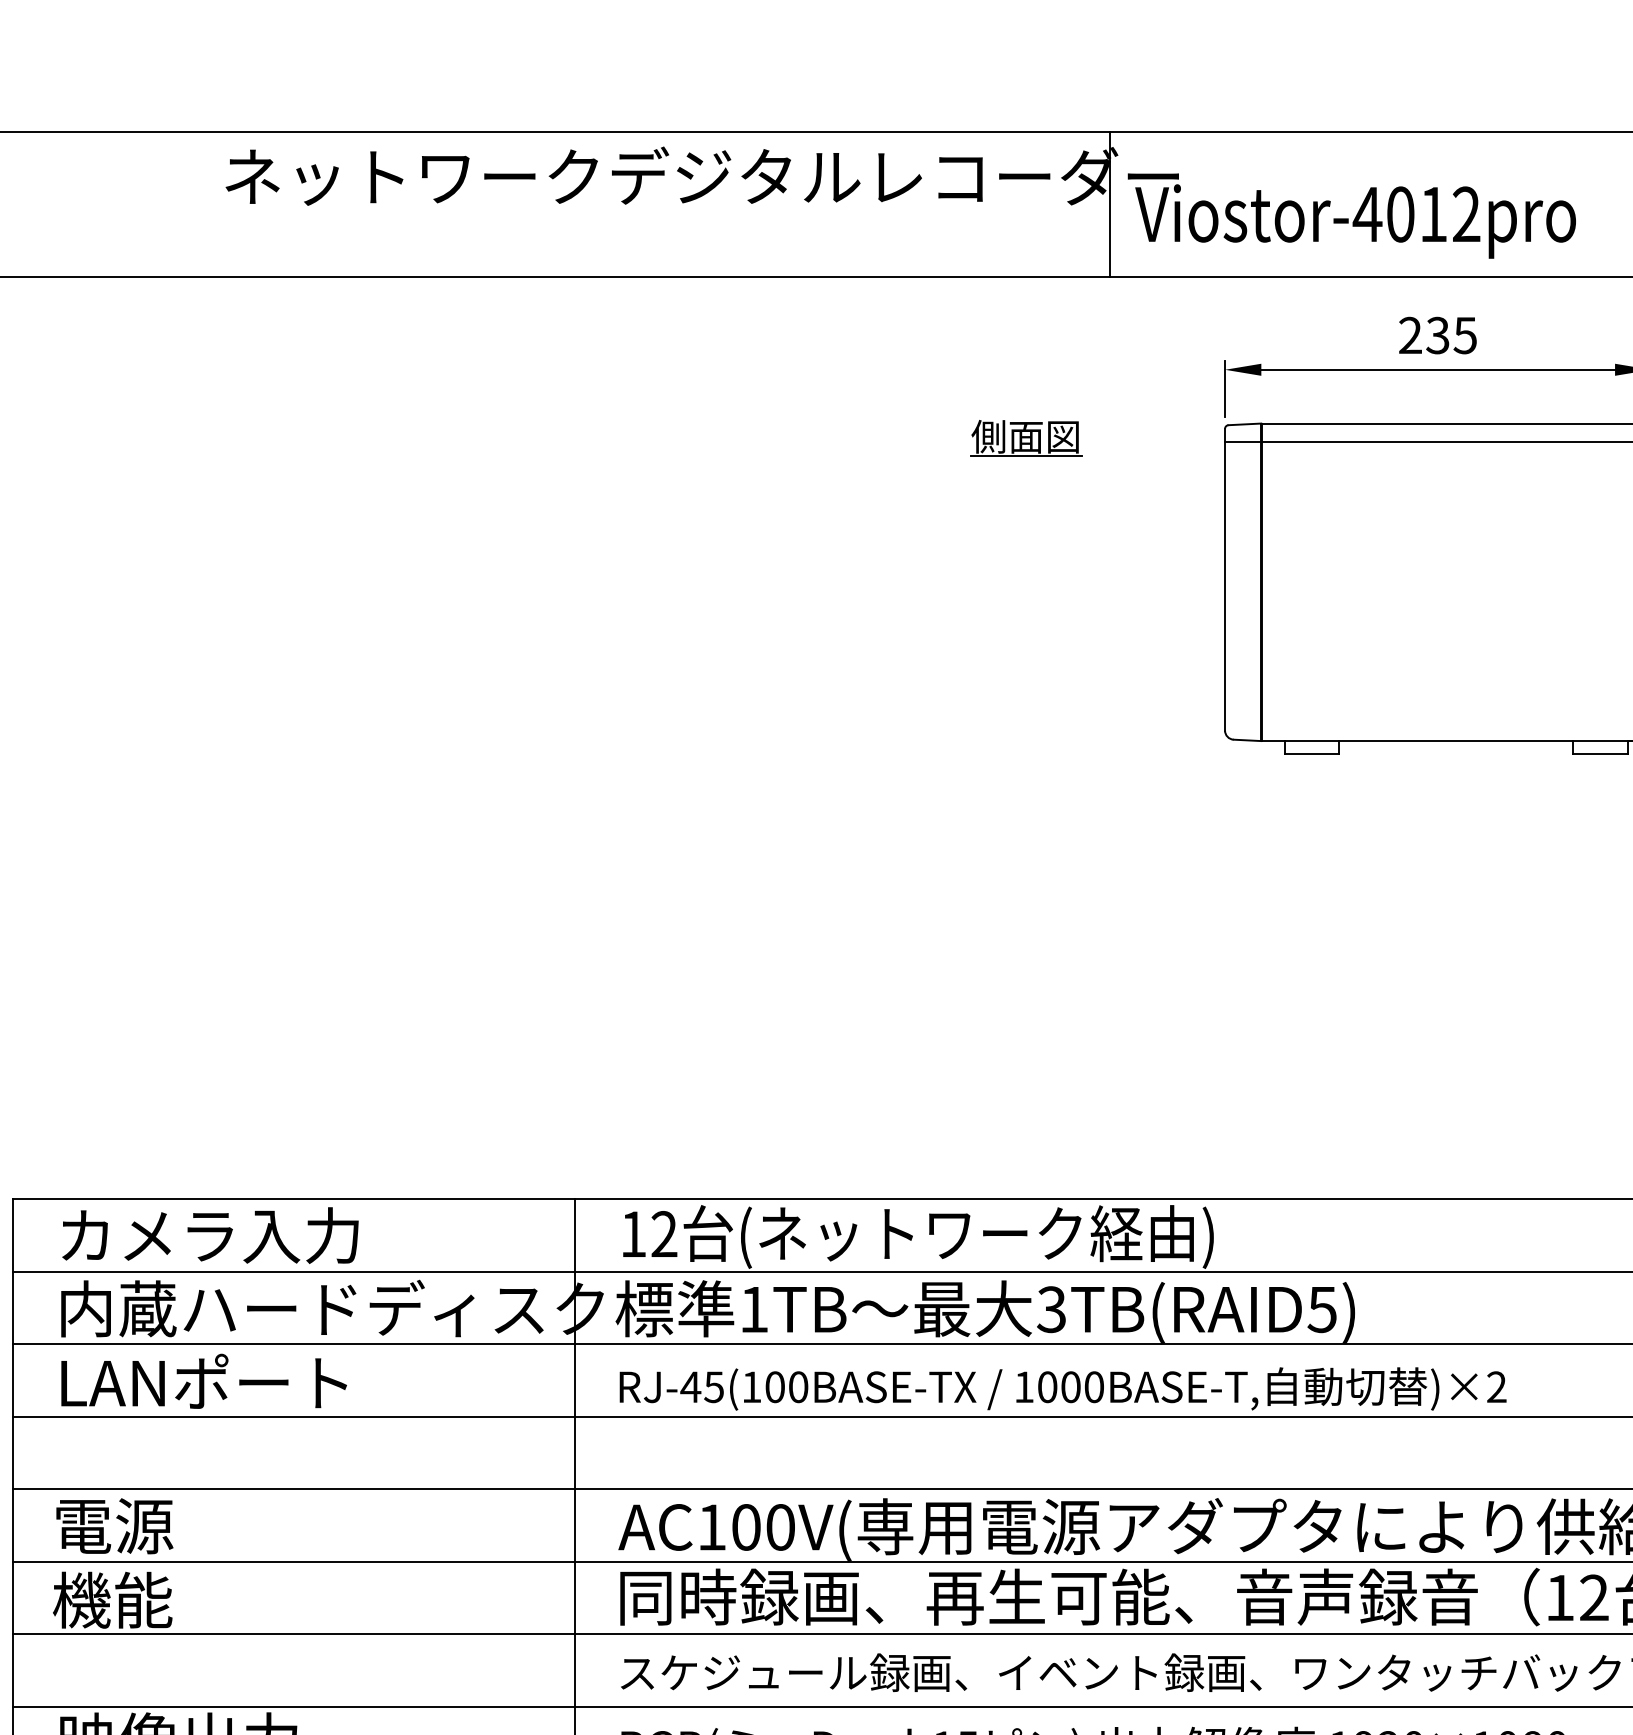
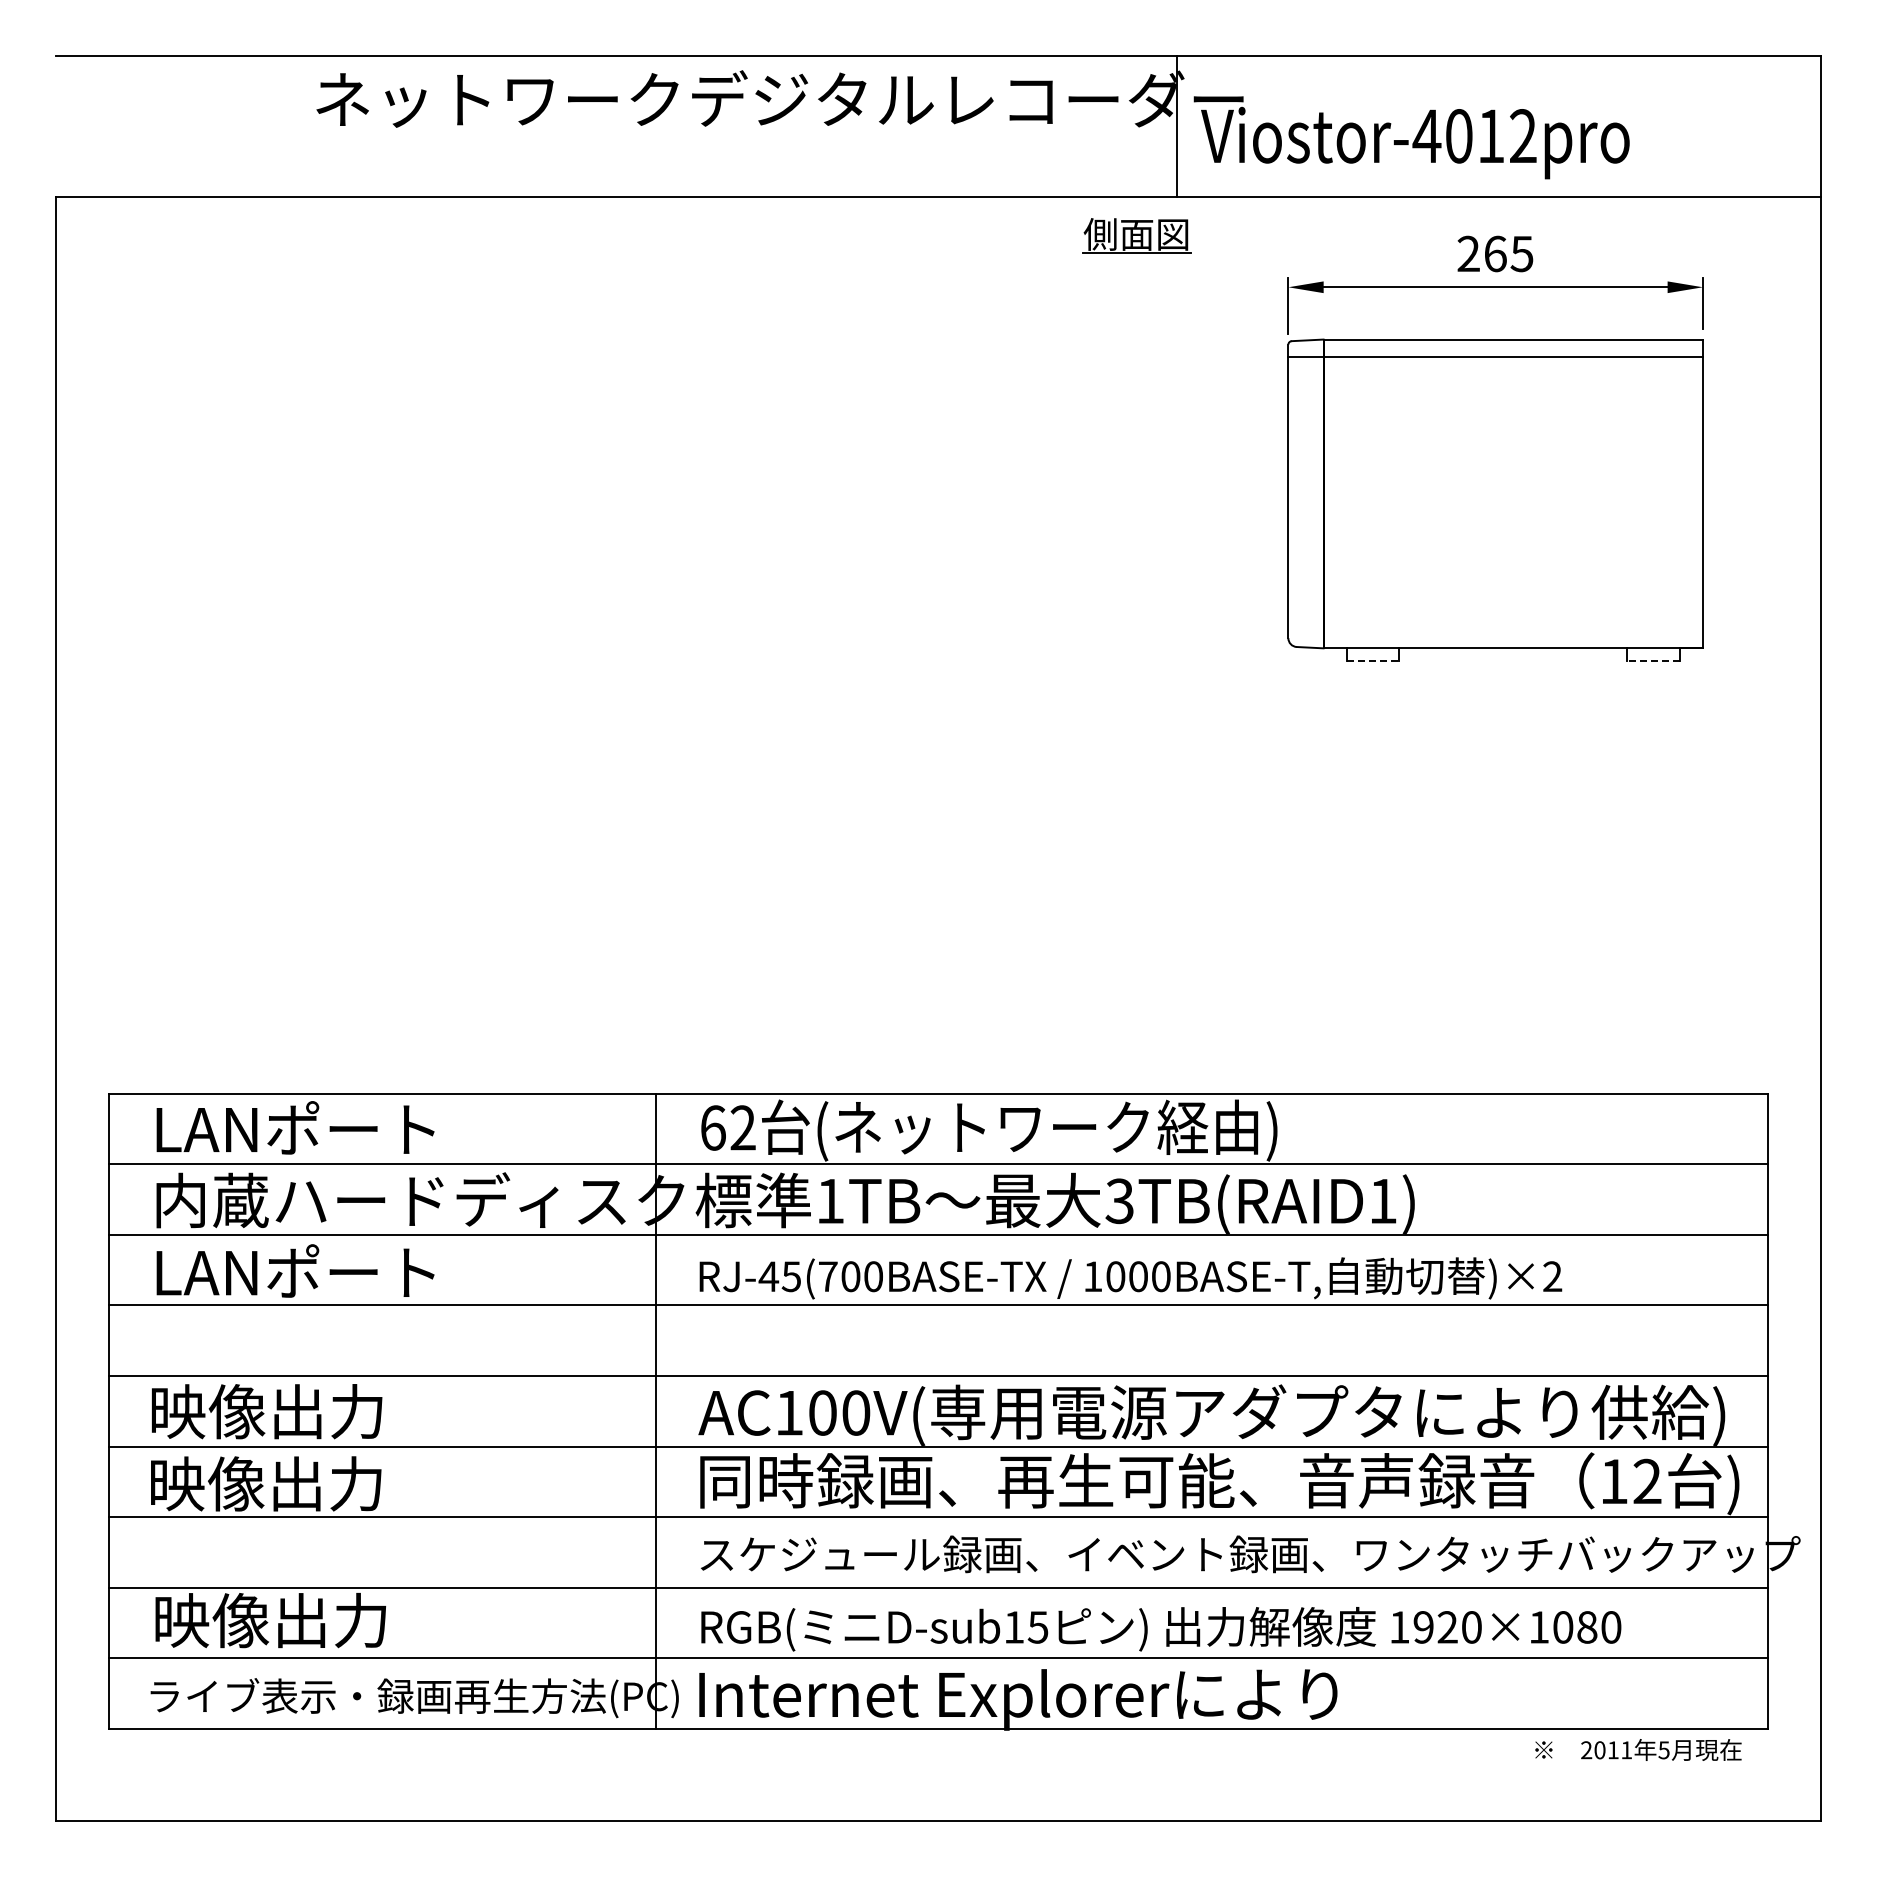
text: (1437, 335) -> (1494, 253), 235 -> 265
part: (1025, 437) -> (1136, 235), moved
line: (1312, 753) -> (1373, 660), solid -> dashed
line: (1600, 753) -> (1653, 660), solid -> dashed
text: (633, 1233) -> (713, 1127), 12 -> 62
text: (209, 1234) -> (300, 1128), カメラ入力 -> LANポート
text: (1321, 1309) -> (1382, 1201), 3TB(RAID5) -> 3TB(RAID1)
text: (752, 1387) -> (828, 1276), RJ-45(100BASE-TX -> RJ-45(700BASE-TX
text: (174, 1525) -> (266, 1411), 電源 -> 映像出力
text: (172, 1599) -> (264, 1483), 機能 -> 映像出力

